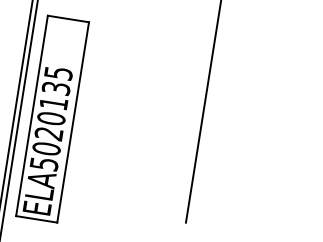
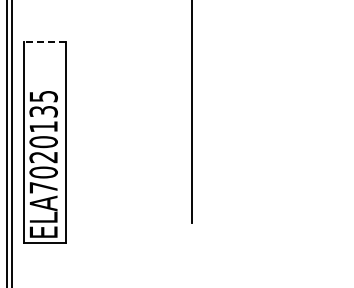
line: (68, 18) -> (44, 41), solid -> dashed
text: (44, 163) -> (43, 187), ELA5020135 -> ELA7020135

